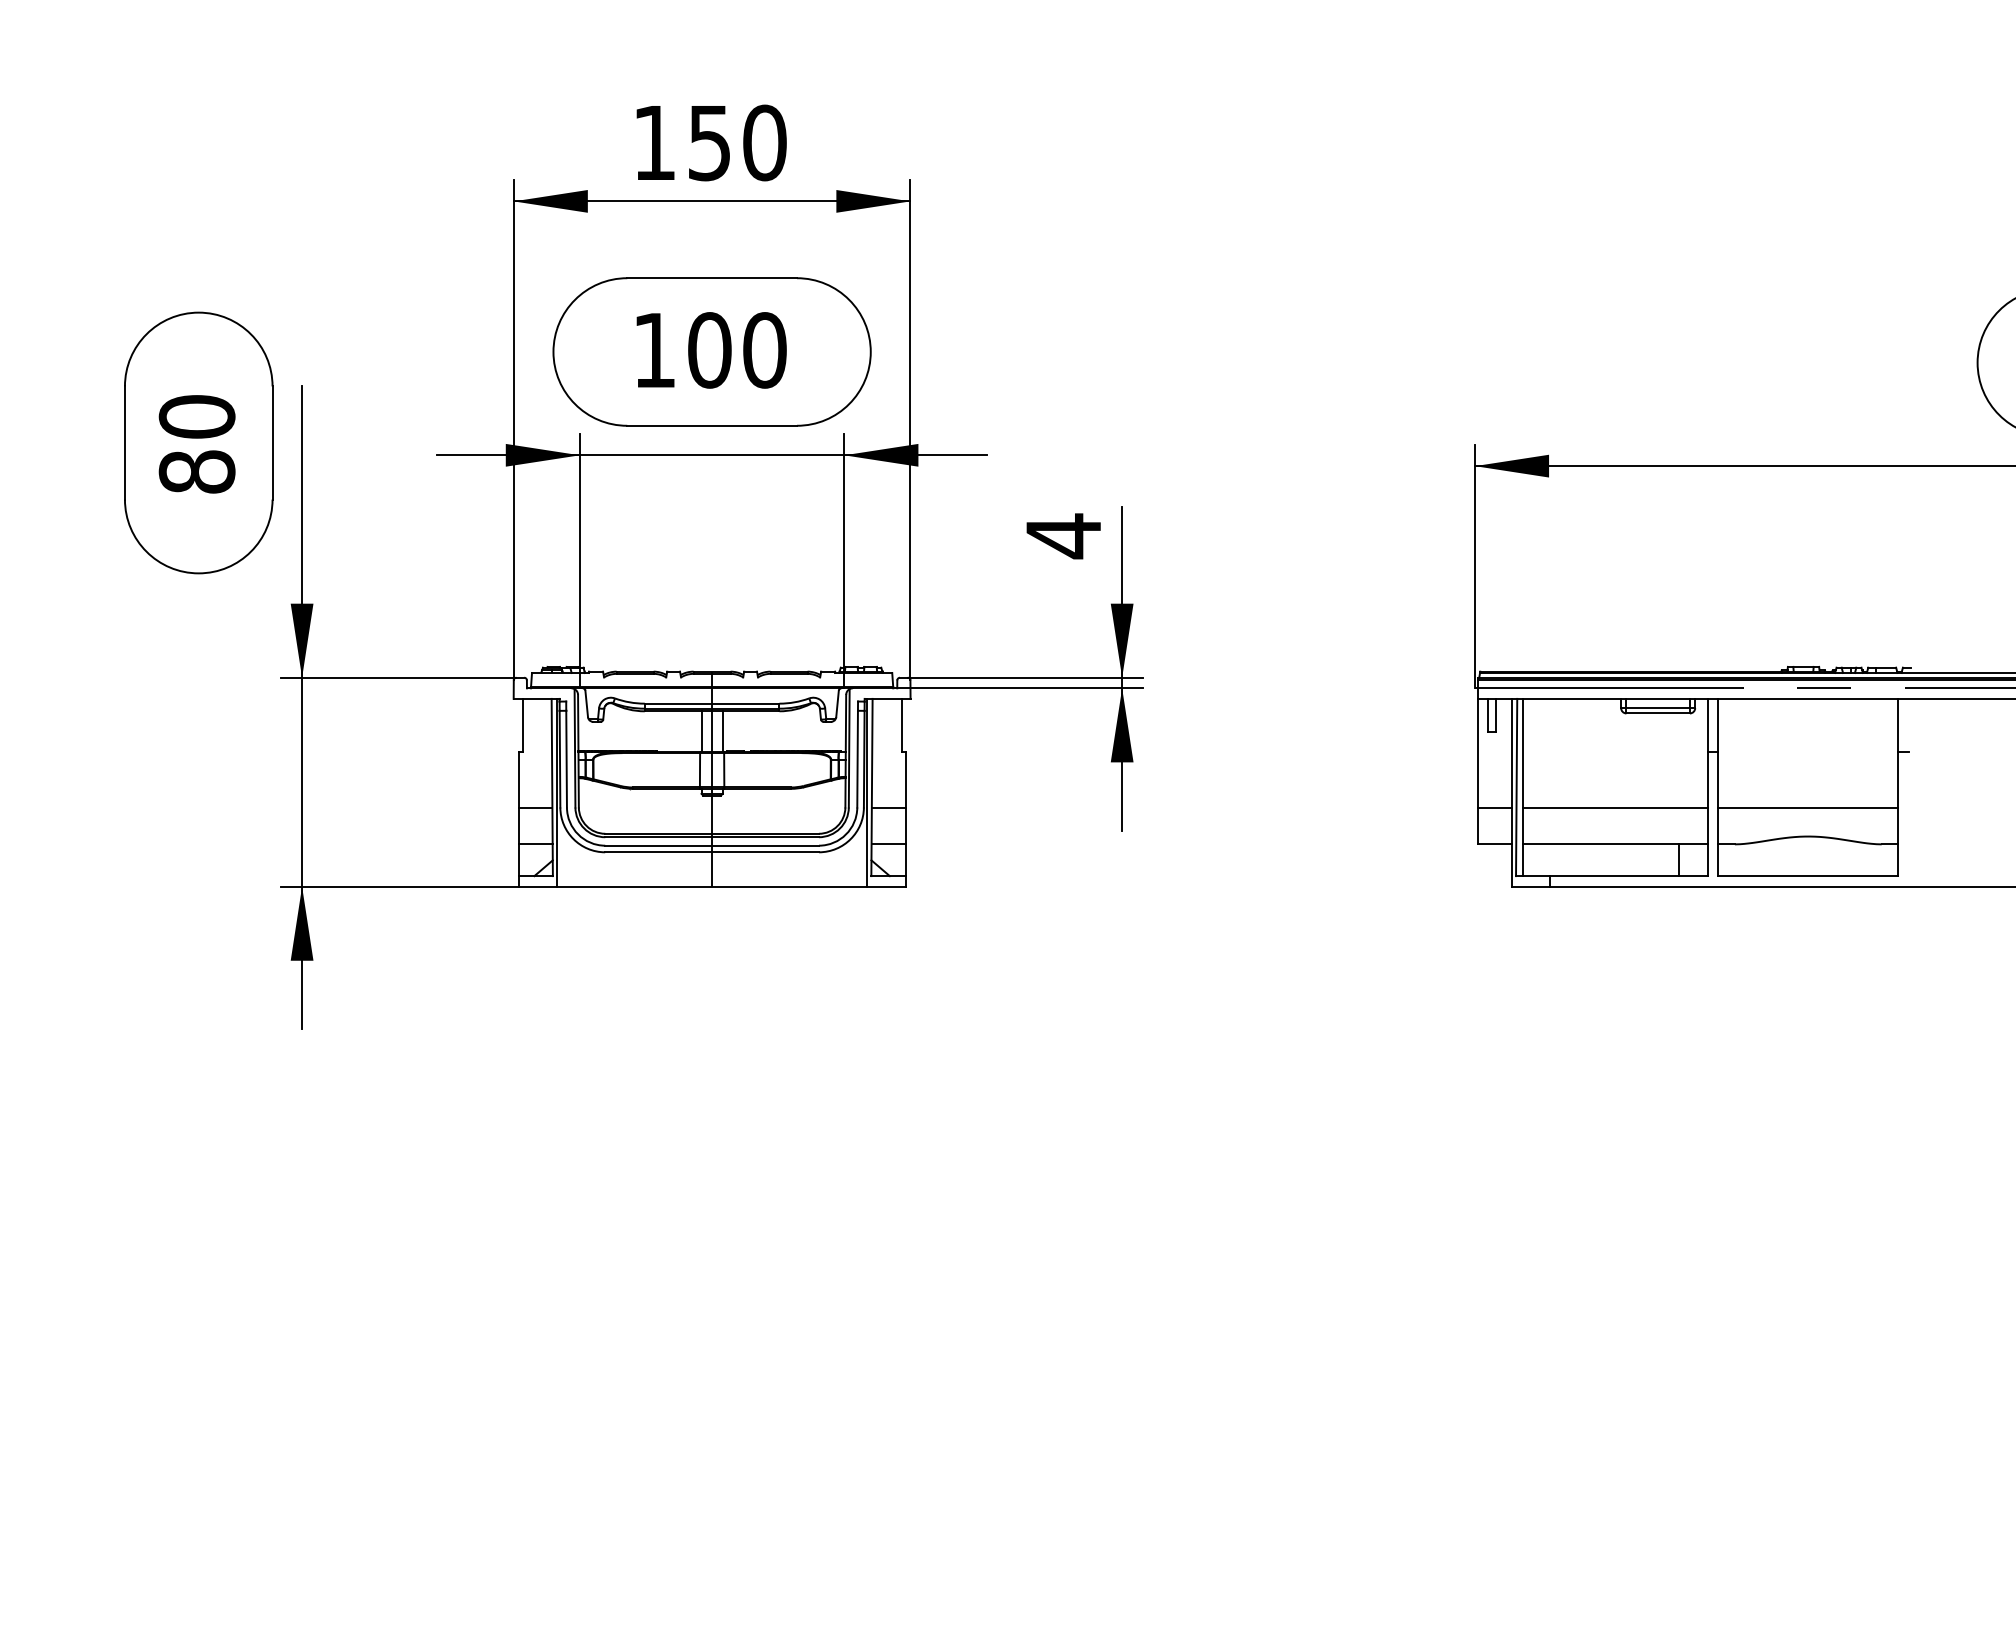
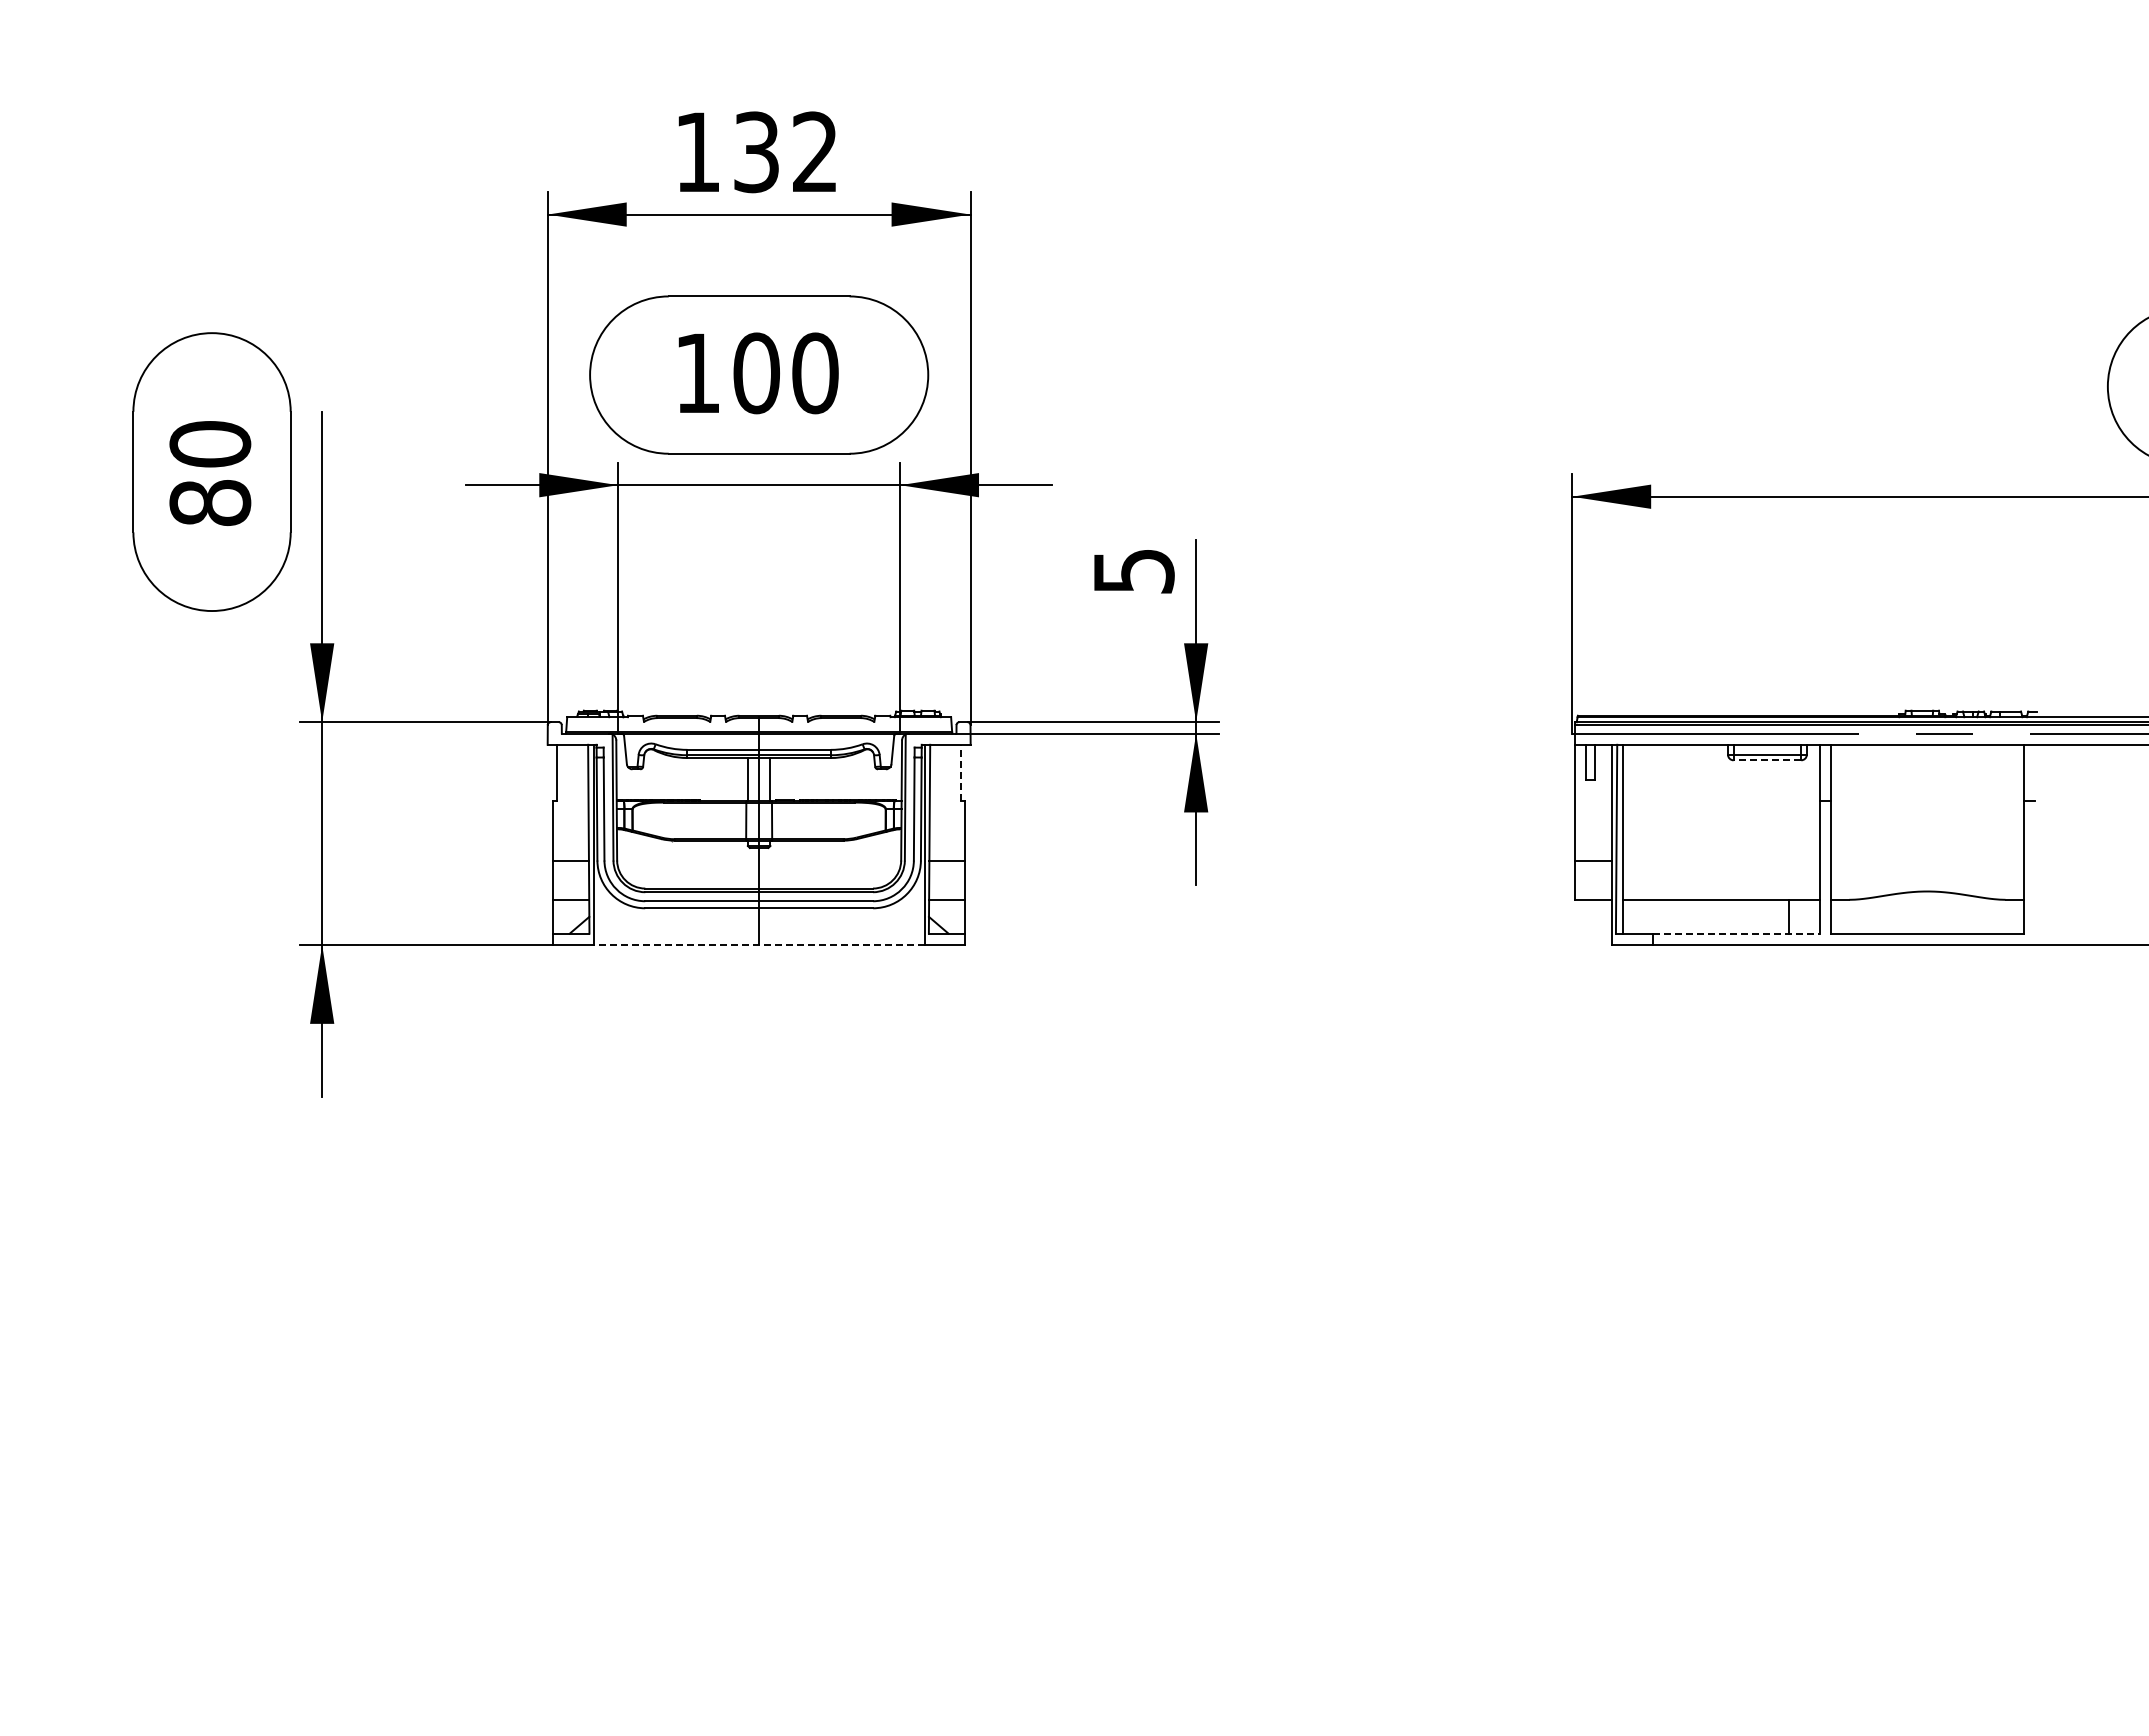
text: (737, 143) -> (786, 152), 150 -> 132
text: (1064, 536) -> (1134, 571), 4 -> 5
line: (1658, 713) -> (1767, 760), solid -> dashed
line: (901, 724) -> (961, 772), solid -> dashed
line: (1614, 807) -> (1720, 860), removed
line: (1808, 807) -> (1927, 860), removed
line: (1629, 875) -> (1736, 933), solid -> dashed
line: (711, 886) -> (758, 944), solid -> dashed

